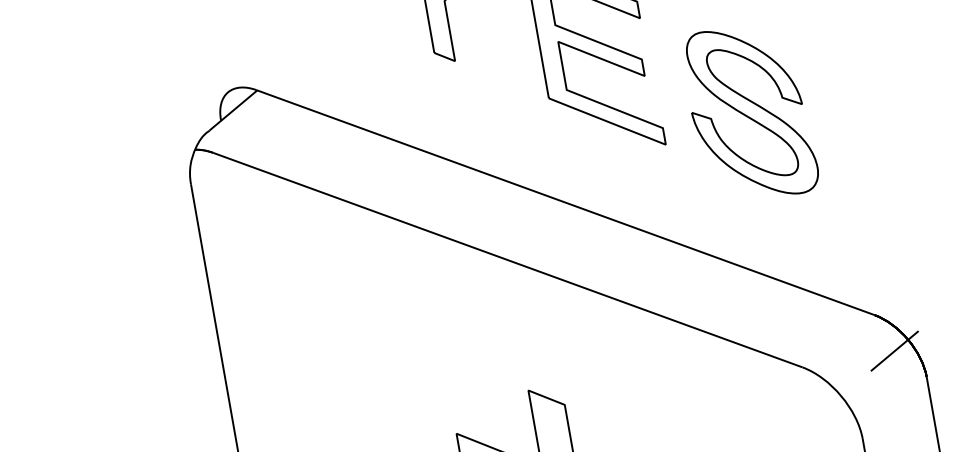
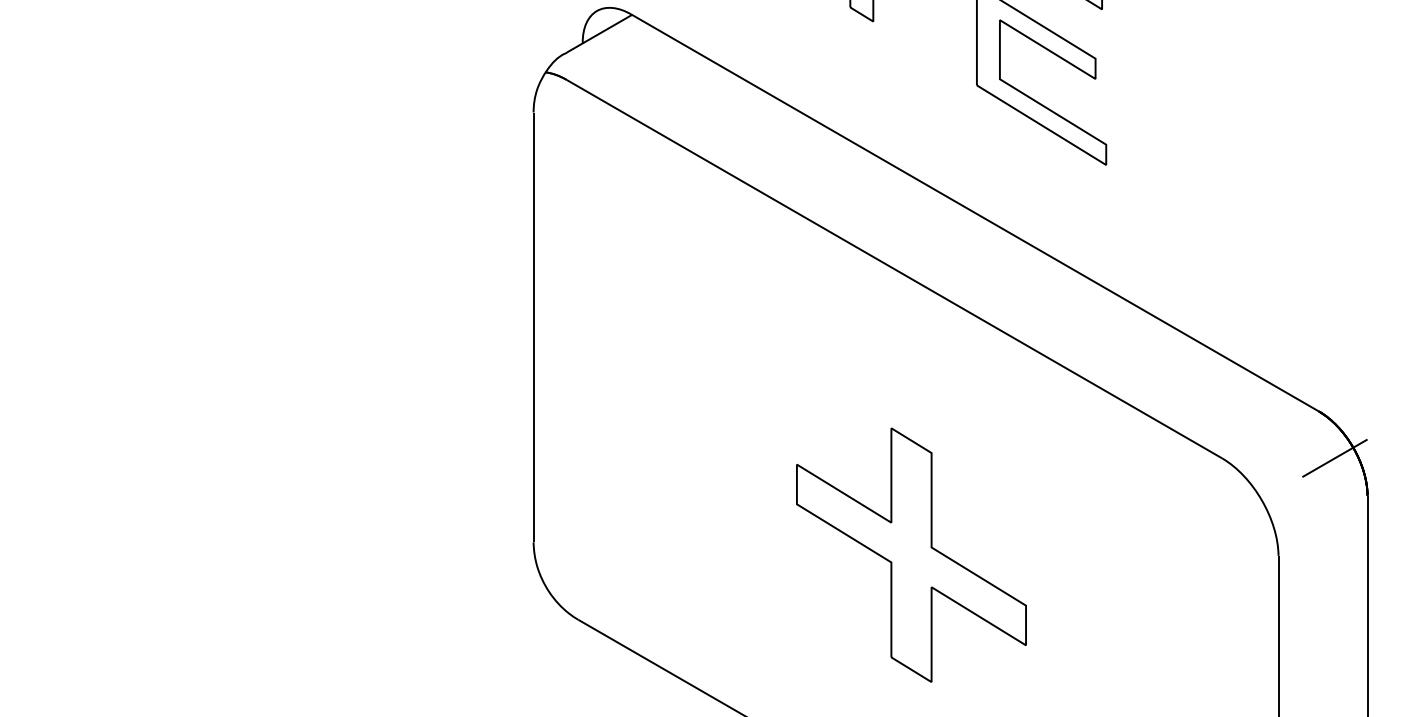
part: (749, 112) -> (1212, 144), removed

